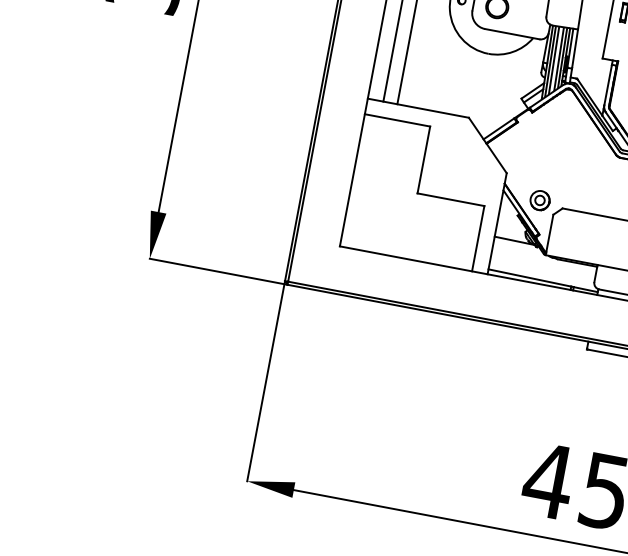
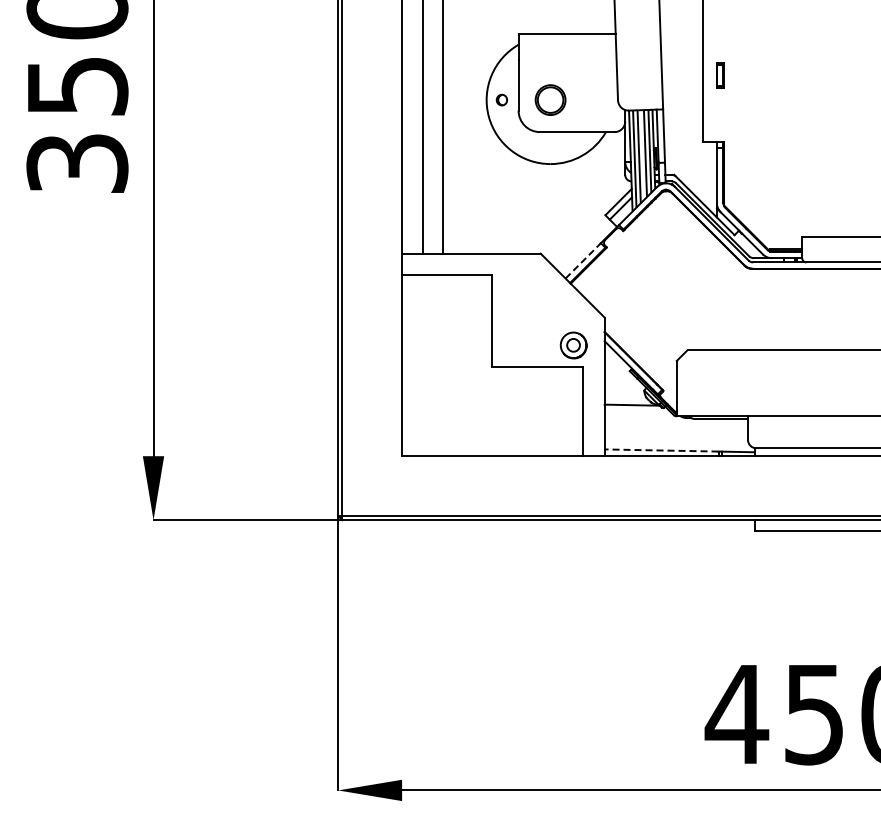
line: (499, 128) -> (583, 260), solid -> dashed
part: (539, 200) -> (573, 345), moved
line: (529, 277) -> (661, 450), solid -> dashed

